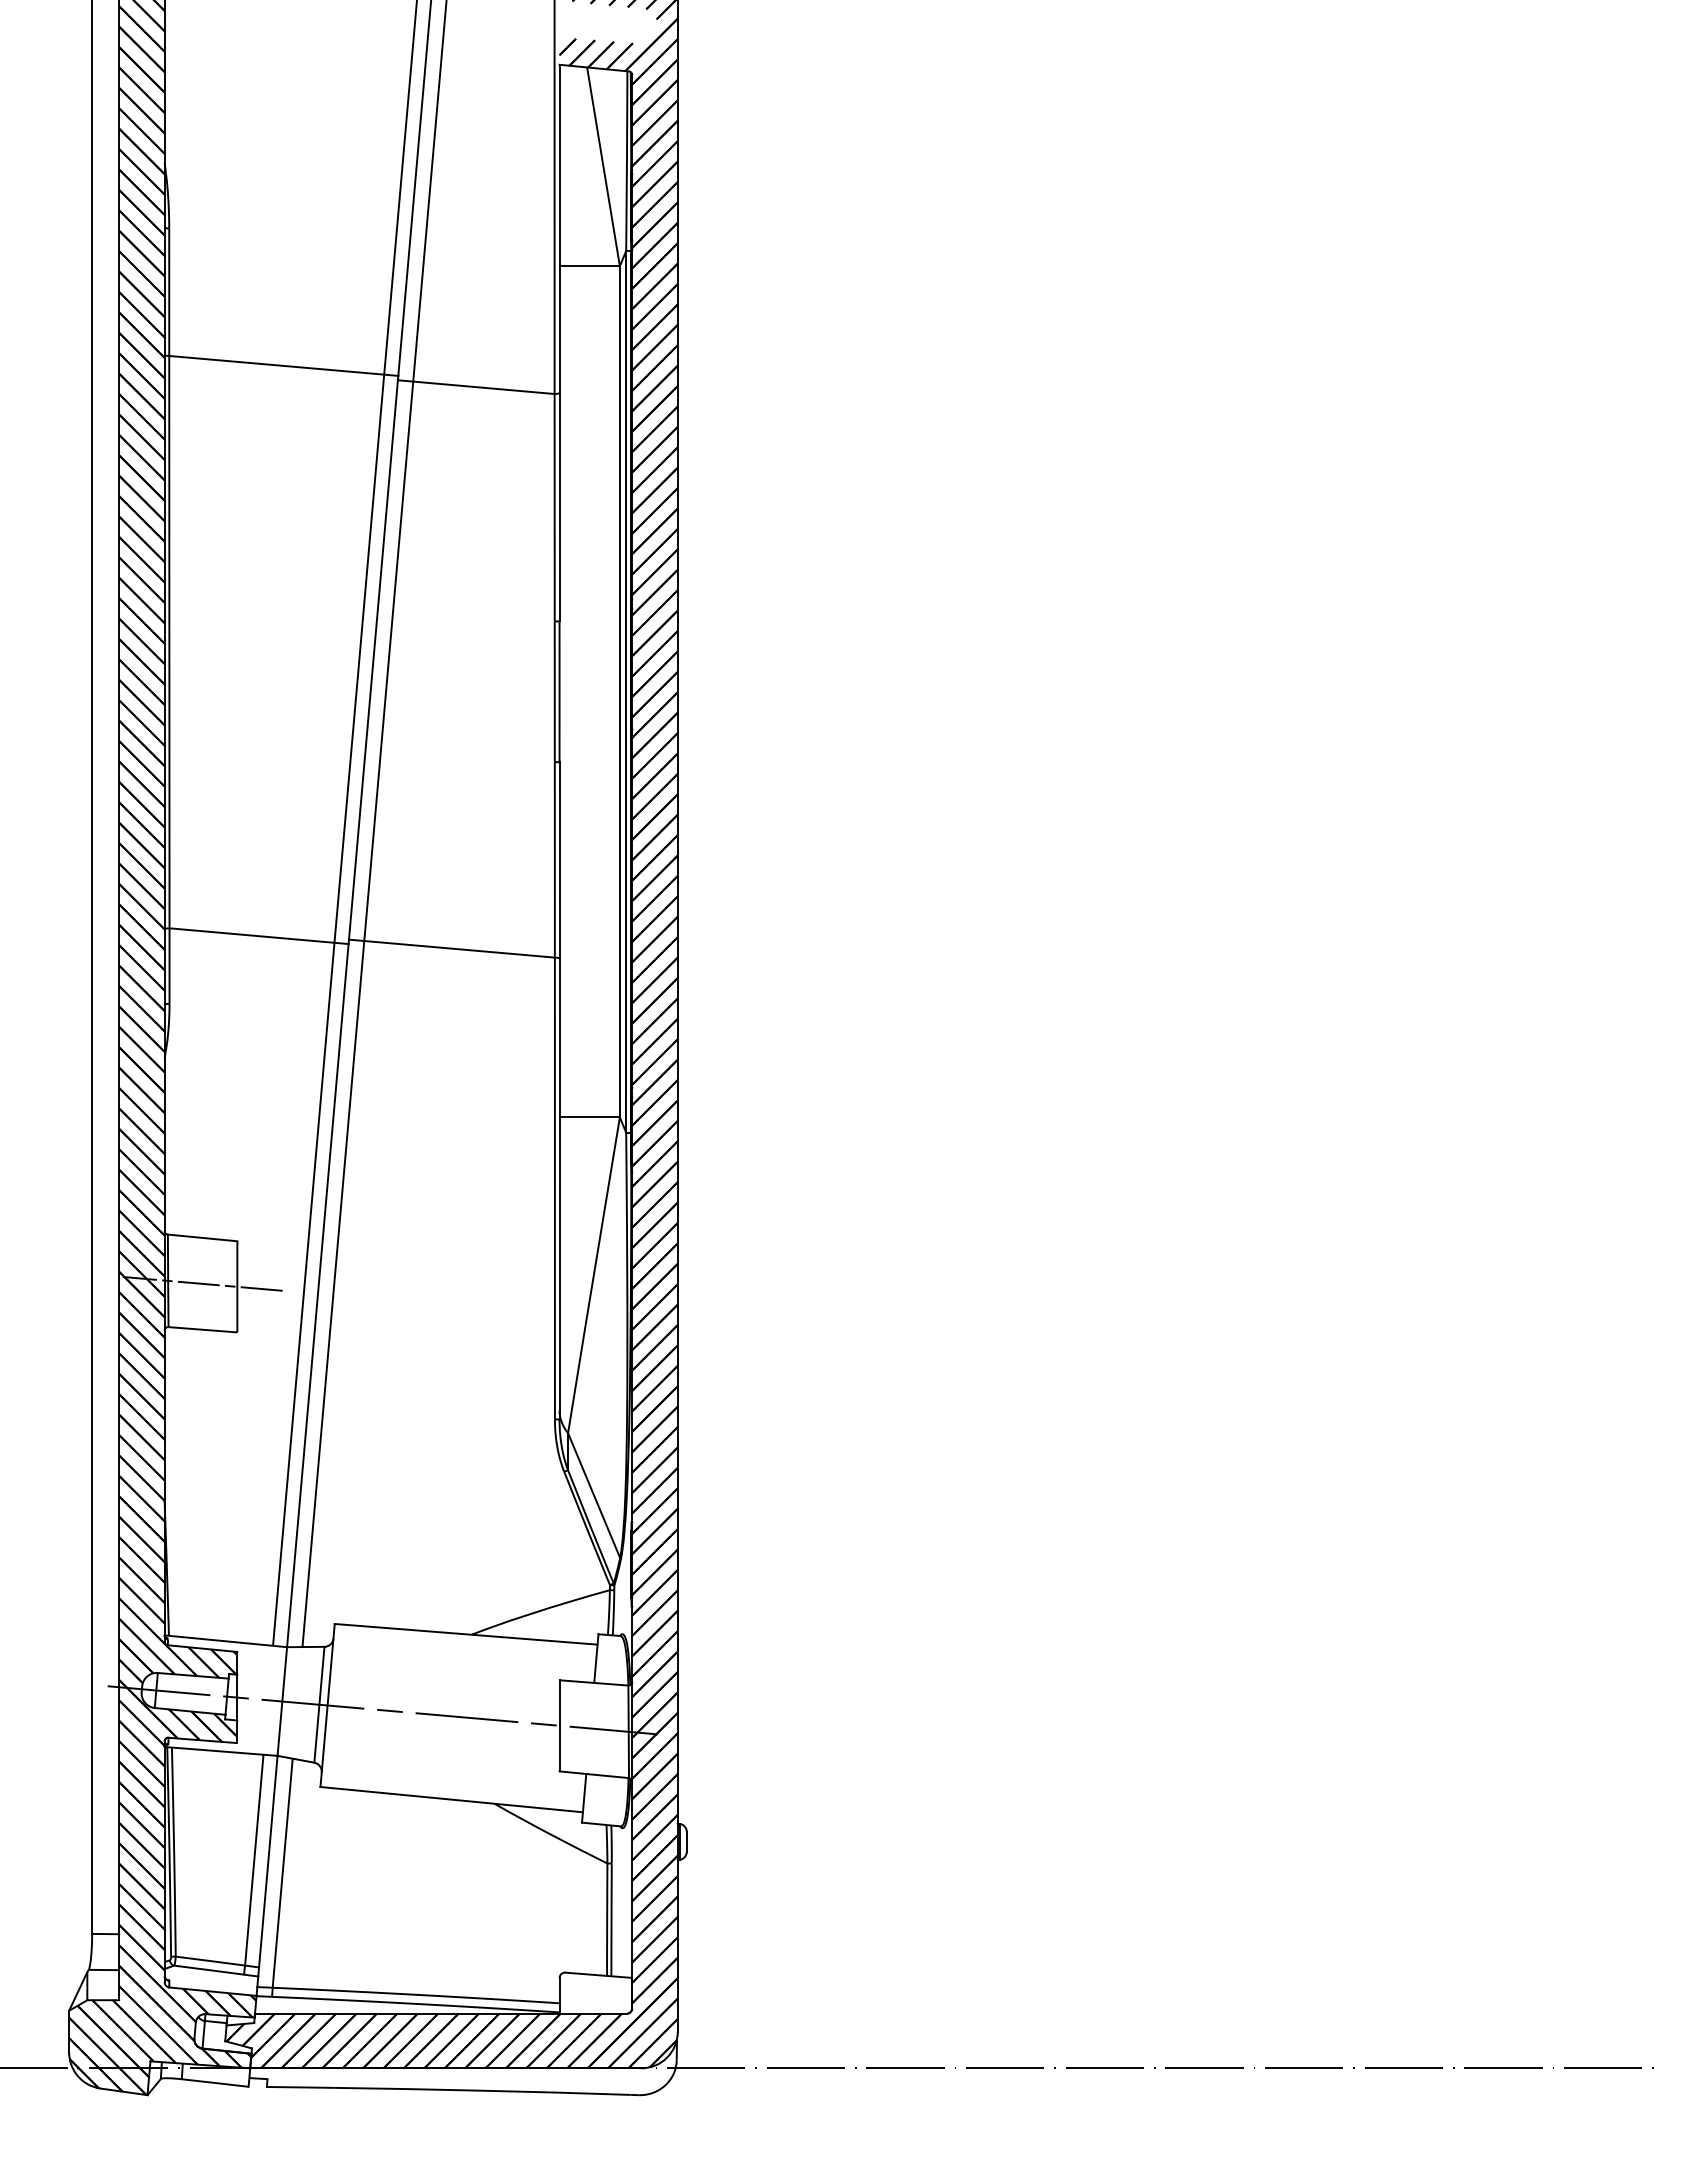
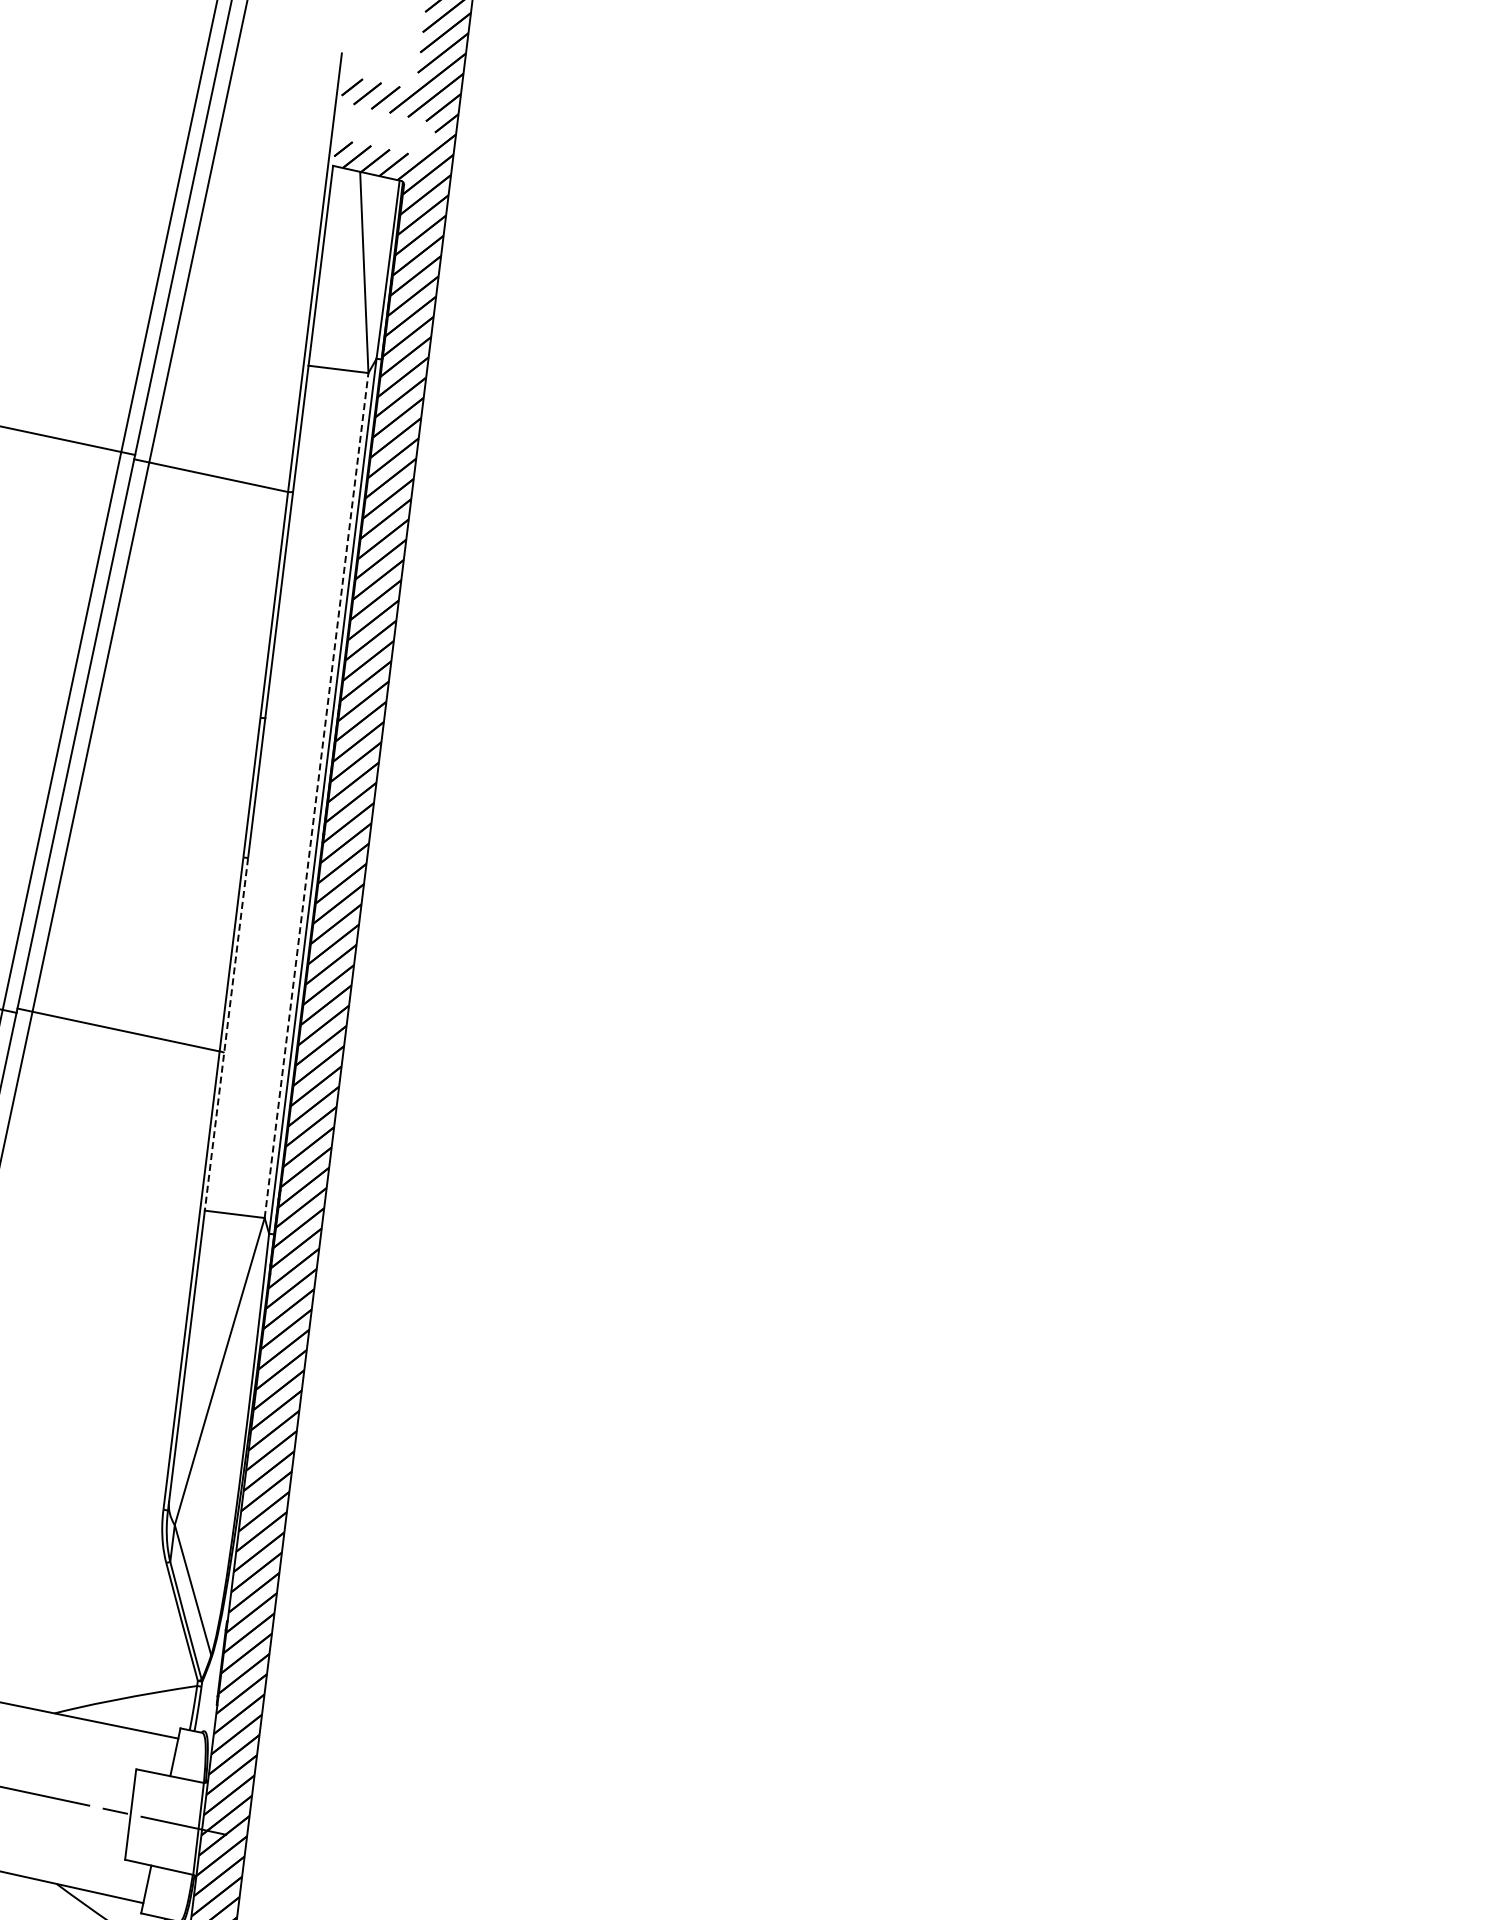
line: (619, 691) -> (316, 795), solid -> dashed
line: (559, 939) -> (226, 1034), solid -> dashed

